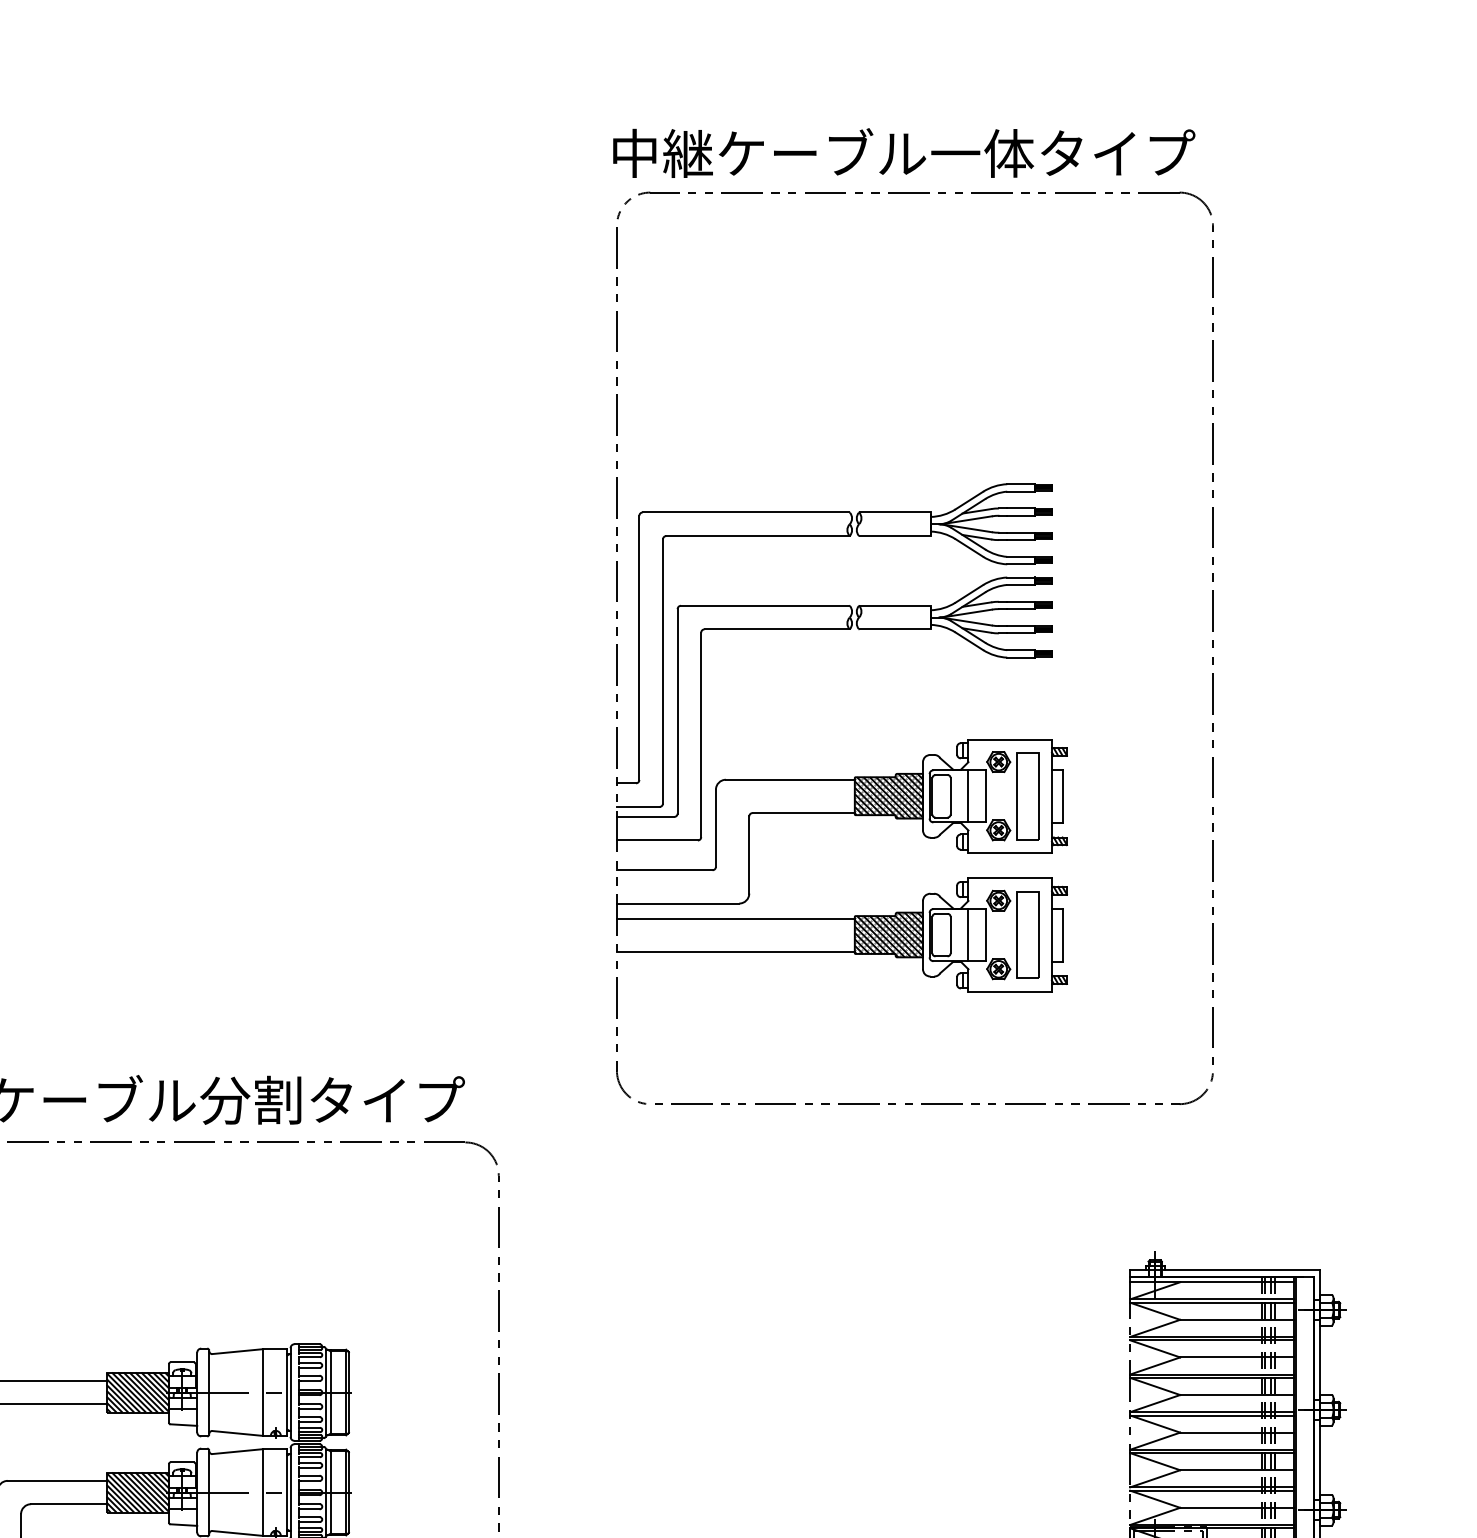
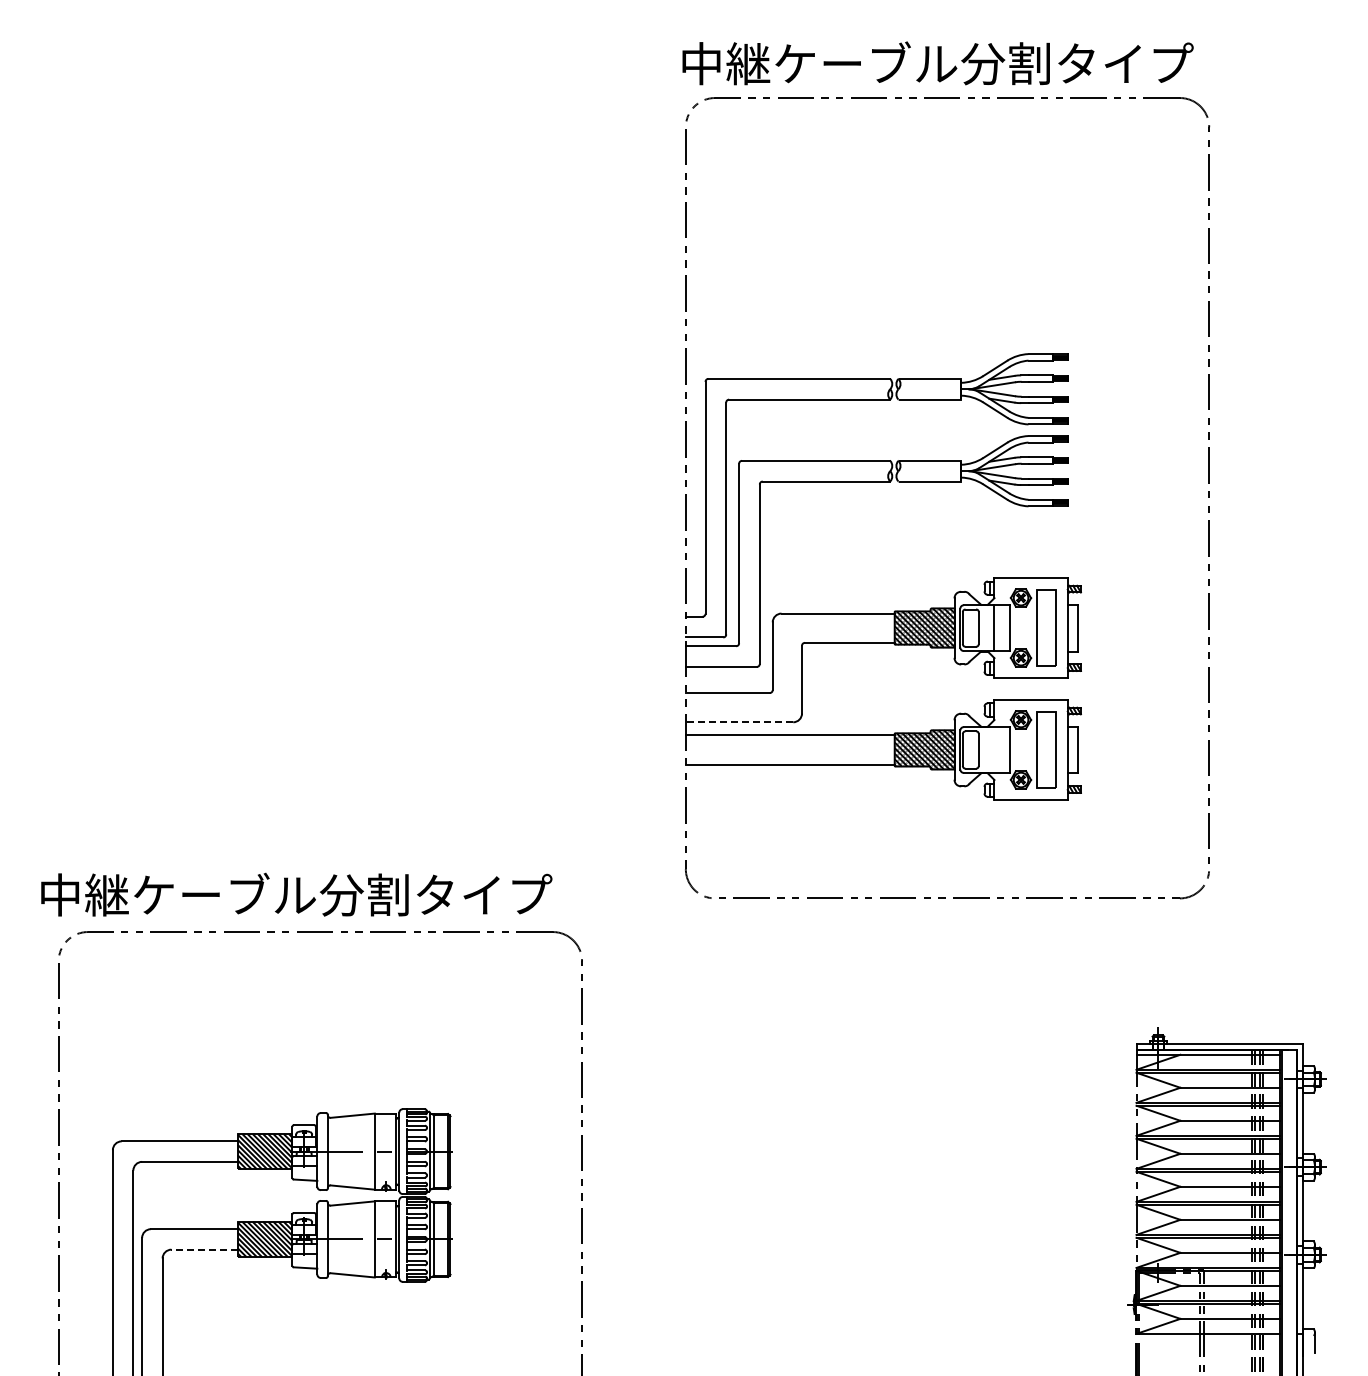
text: (982, 153) -> (1006, 63), 中継ケーブル一体タイプ -> 中継ケーブル分割タイプ
line: (678, 903) -> (739, 722), solid -> dashed
line: (968, 934) -> (994, 749), removed
line: (68, 1504) -> (204, 1249), solid -> dashed

